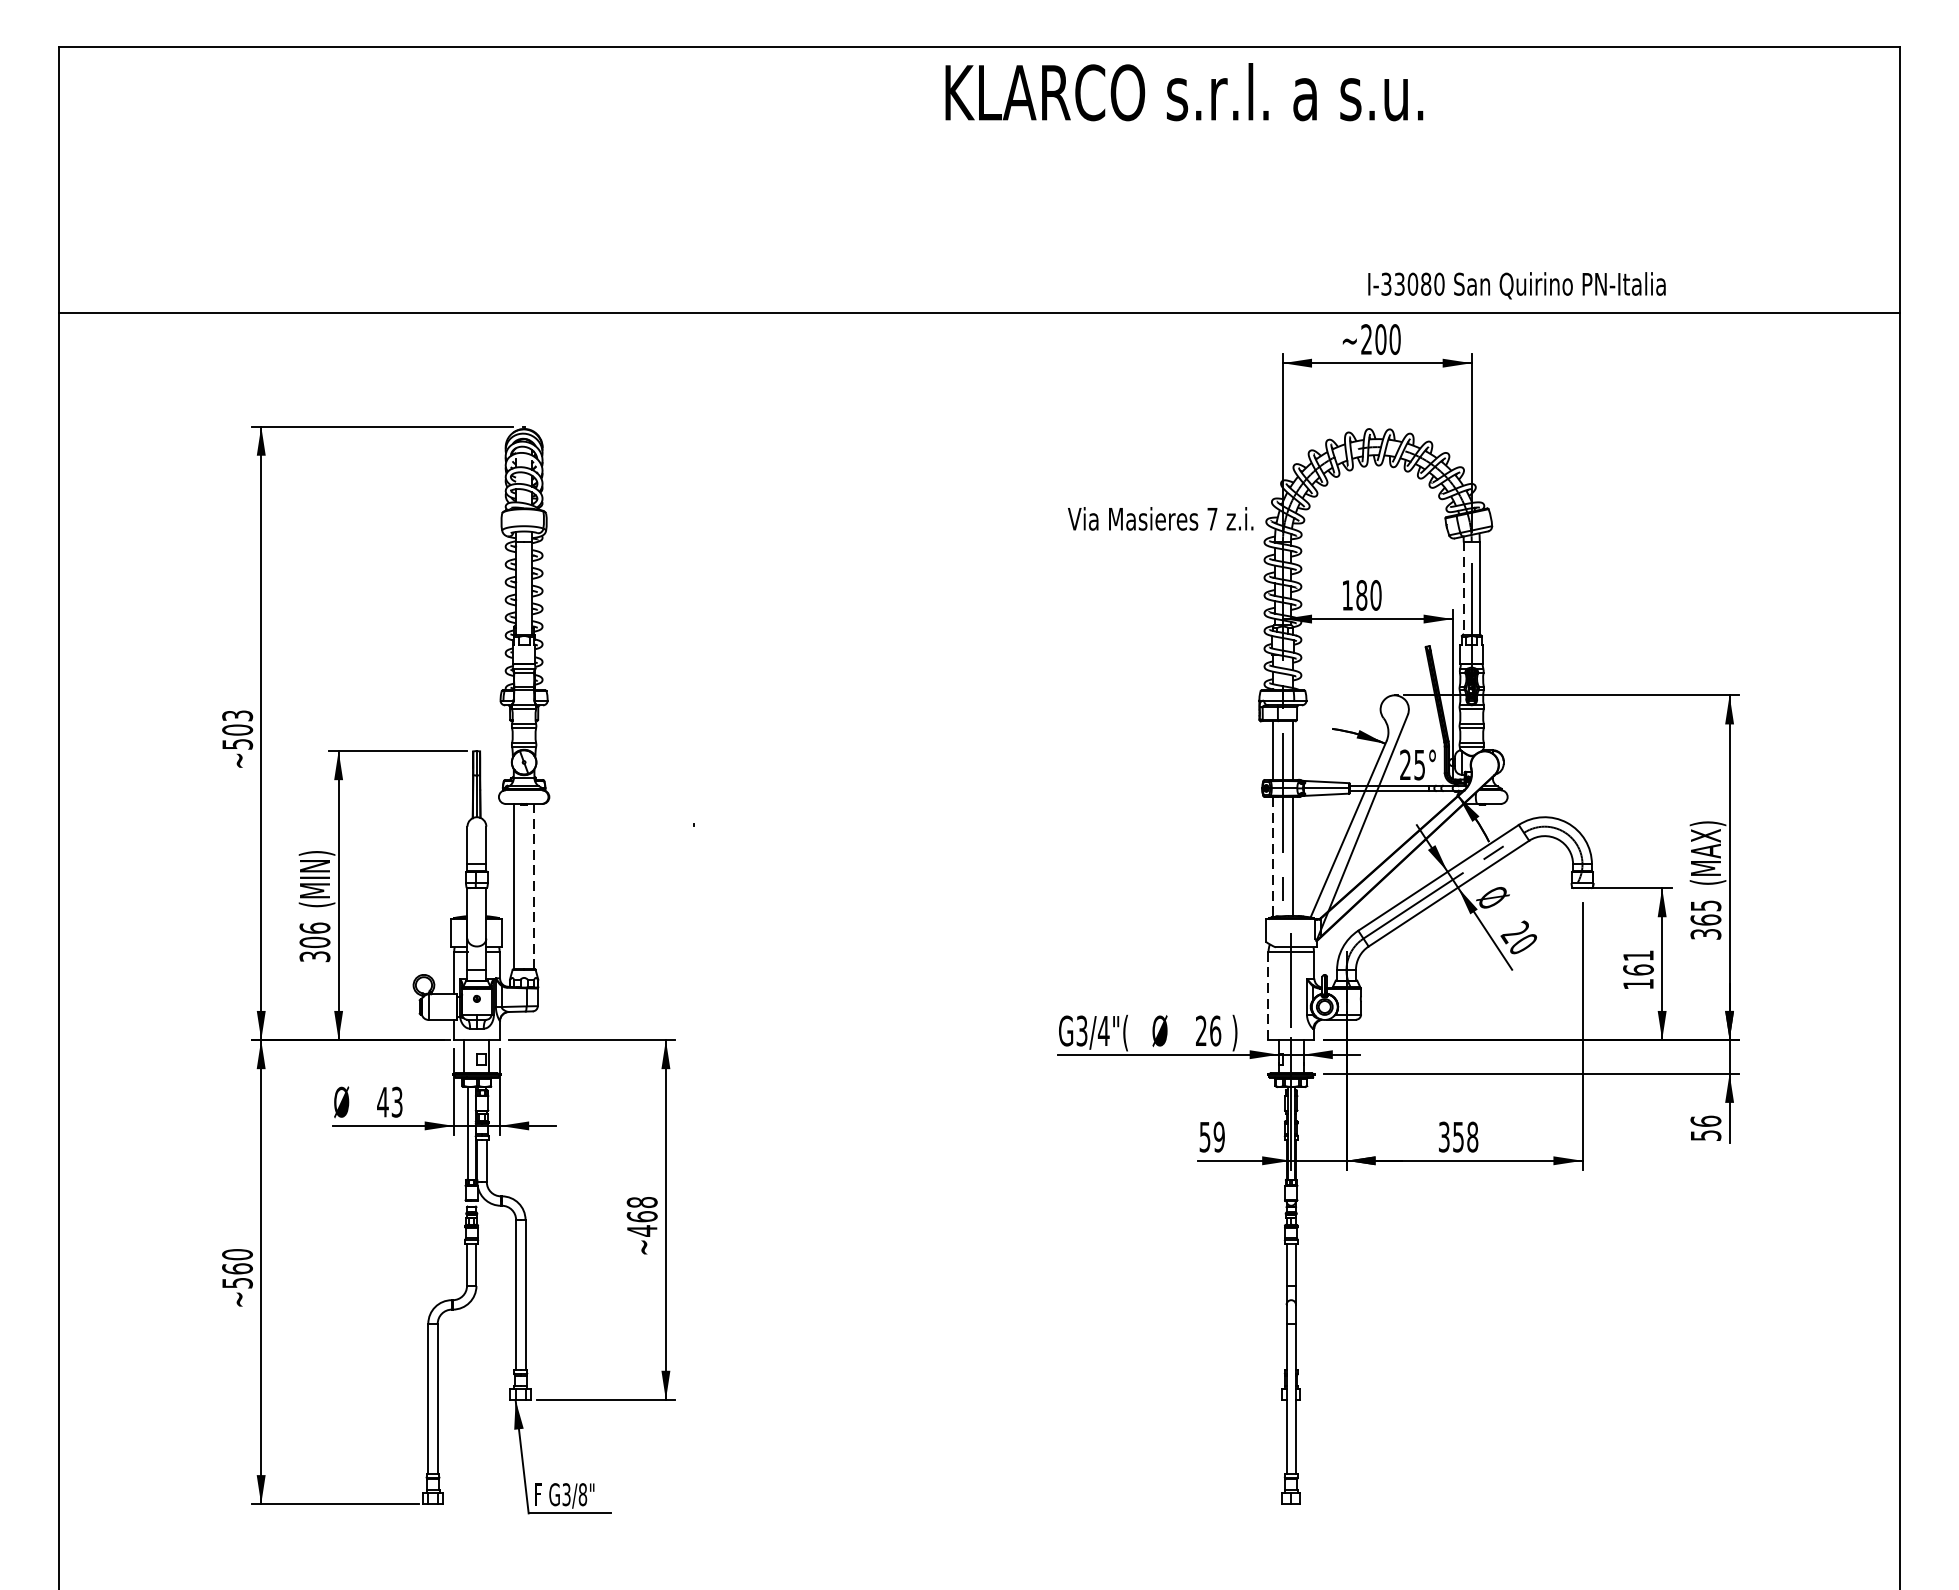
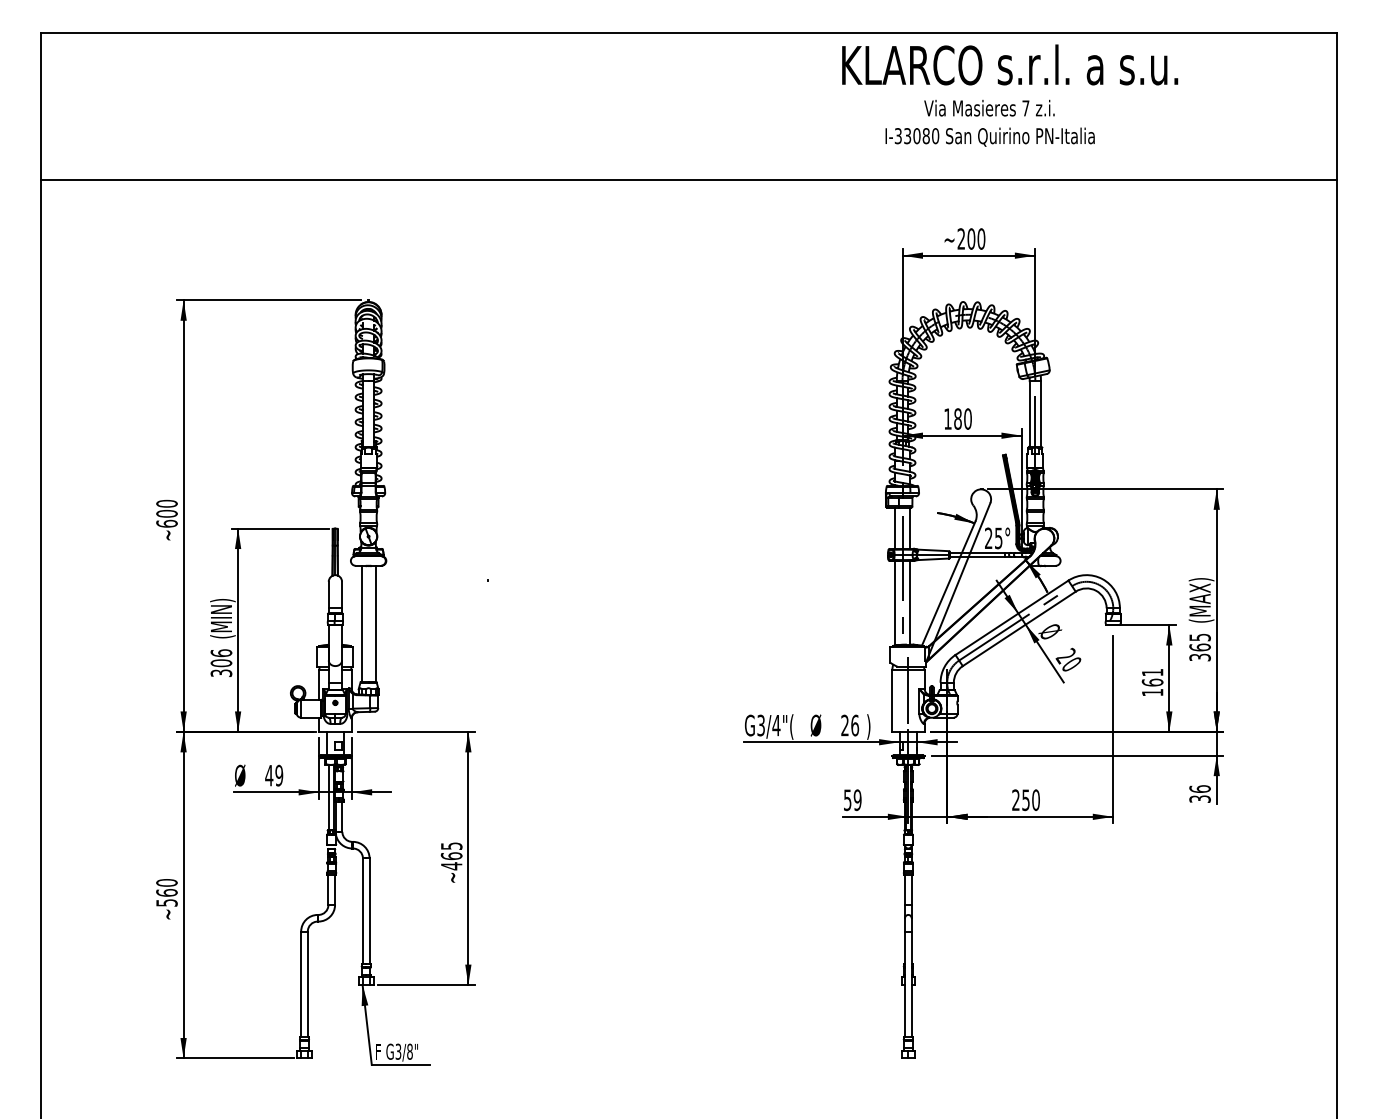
text: (1184, 91) -> (1010, 64), moved
text: (1516, 284) -> (989, 136), moved
line: (978, 313) -> (688, 180), moved
text: (1160, 517) -> (989, 107), moved
line: (1463, 587) -> (1029, 413), dashed -> solid
text: (236, 729) -> (166, 513), ~503 -> ~600
line: (1272, 857) -> (895, 603), dashed -> solid
line: (533, 885) -> (375, 623), dashed -> solid
line: (1268, 996) -> (892, 701), dashed -> solid
text: (397, 1102) -> (279, 775), 43 -> 49
text: (1705, 1134) -> (1199, 798), 56 -> 36
text: (1457, 1137) -> (1025, 800), 358 -> 250
text: (641, 1202) -> (451, 846), ~468 -> ~465

